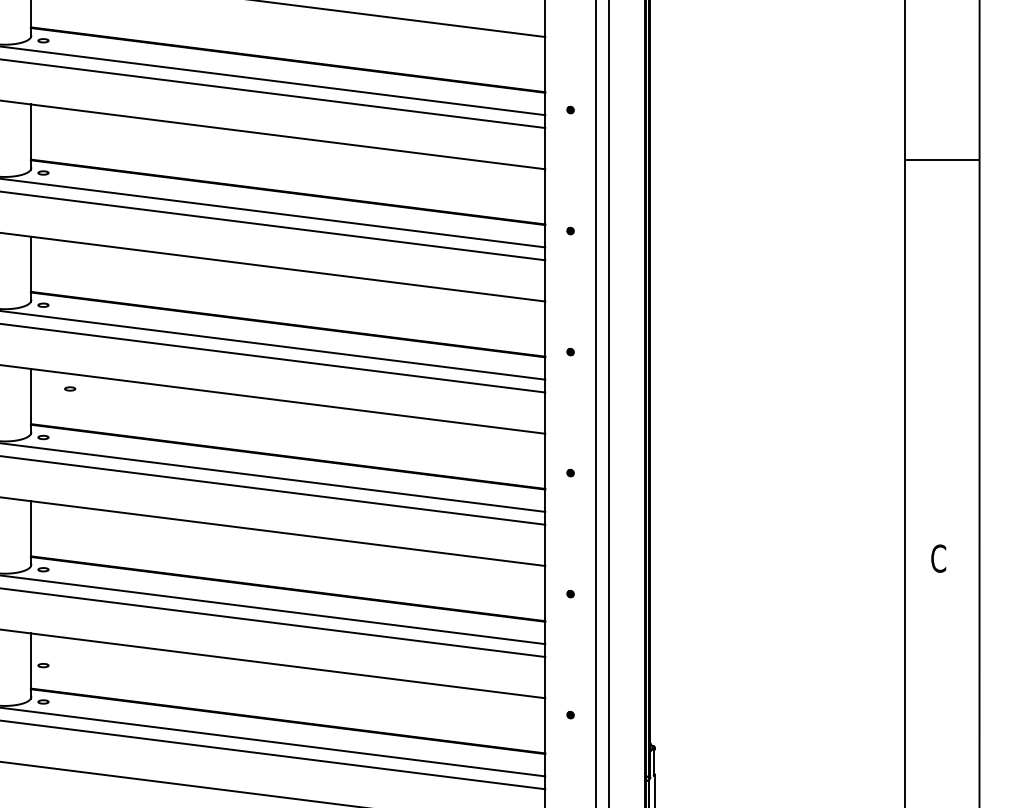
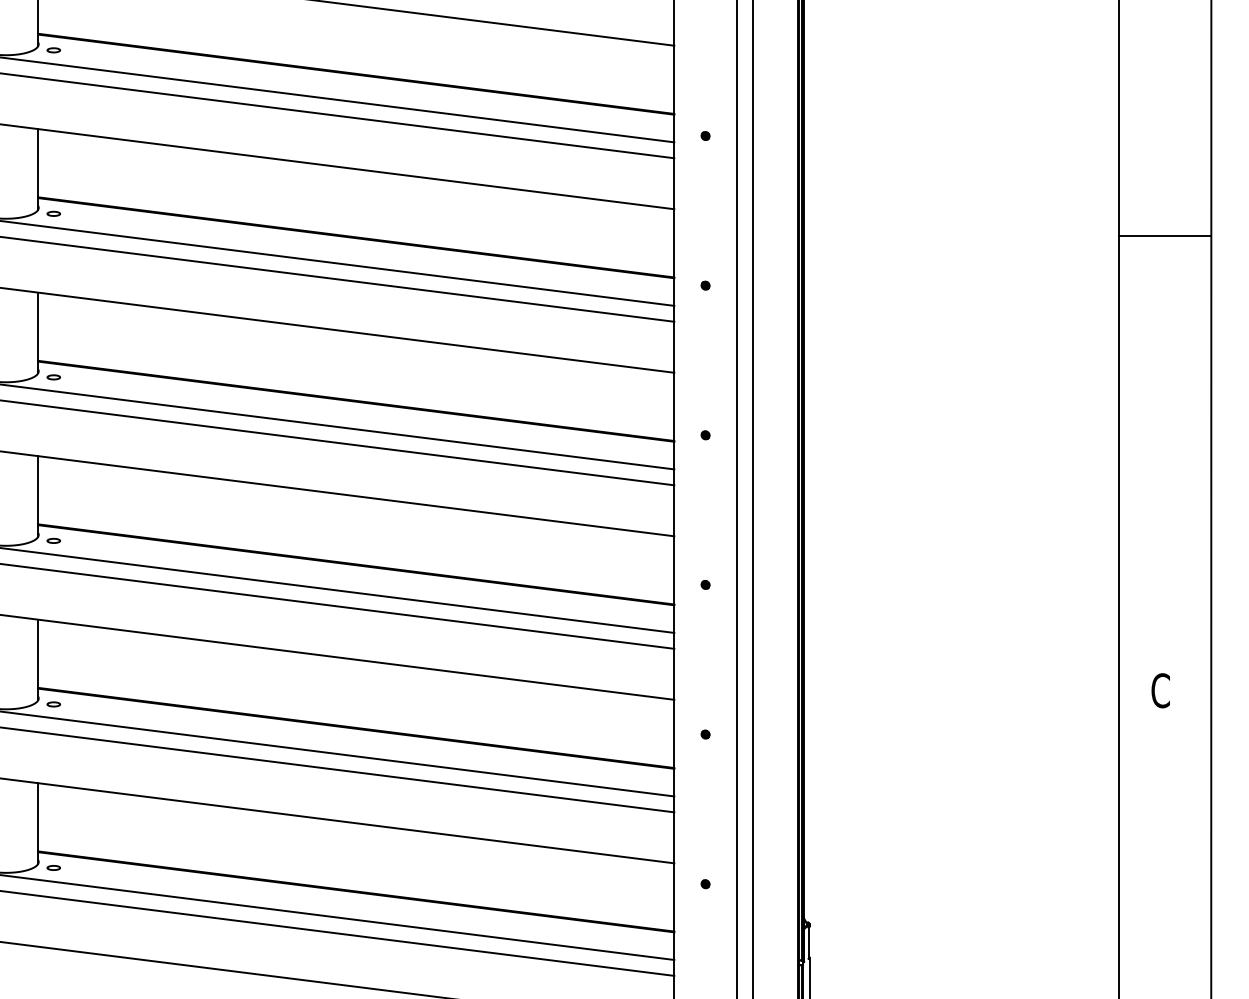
line: (941, 160) -> (1164, 236), moved
part: (69, 388) -> (86, 480), removed
part: (43, 665) -> (53, 822), removed

